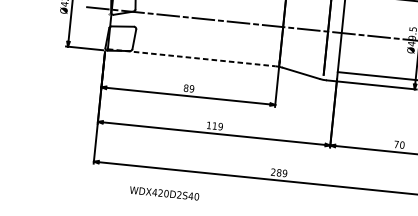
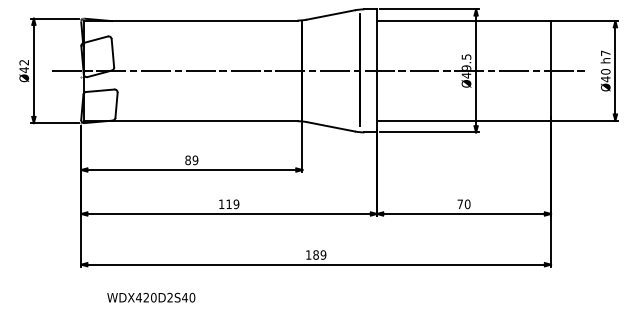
line: (191, 58) -> (191, 121), dashed -> solid
text: (273, 171) -> (308, 254), 289 -> 189
text: (164, 193) -> (151, 297), moved

